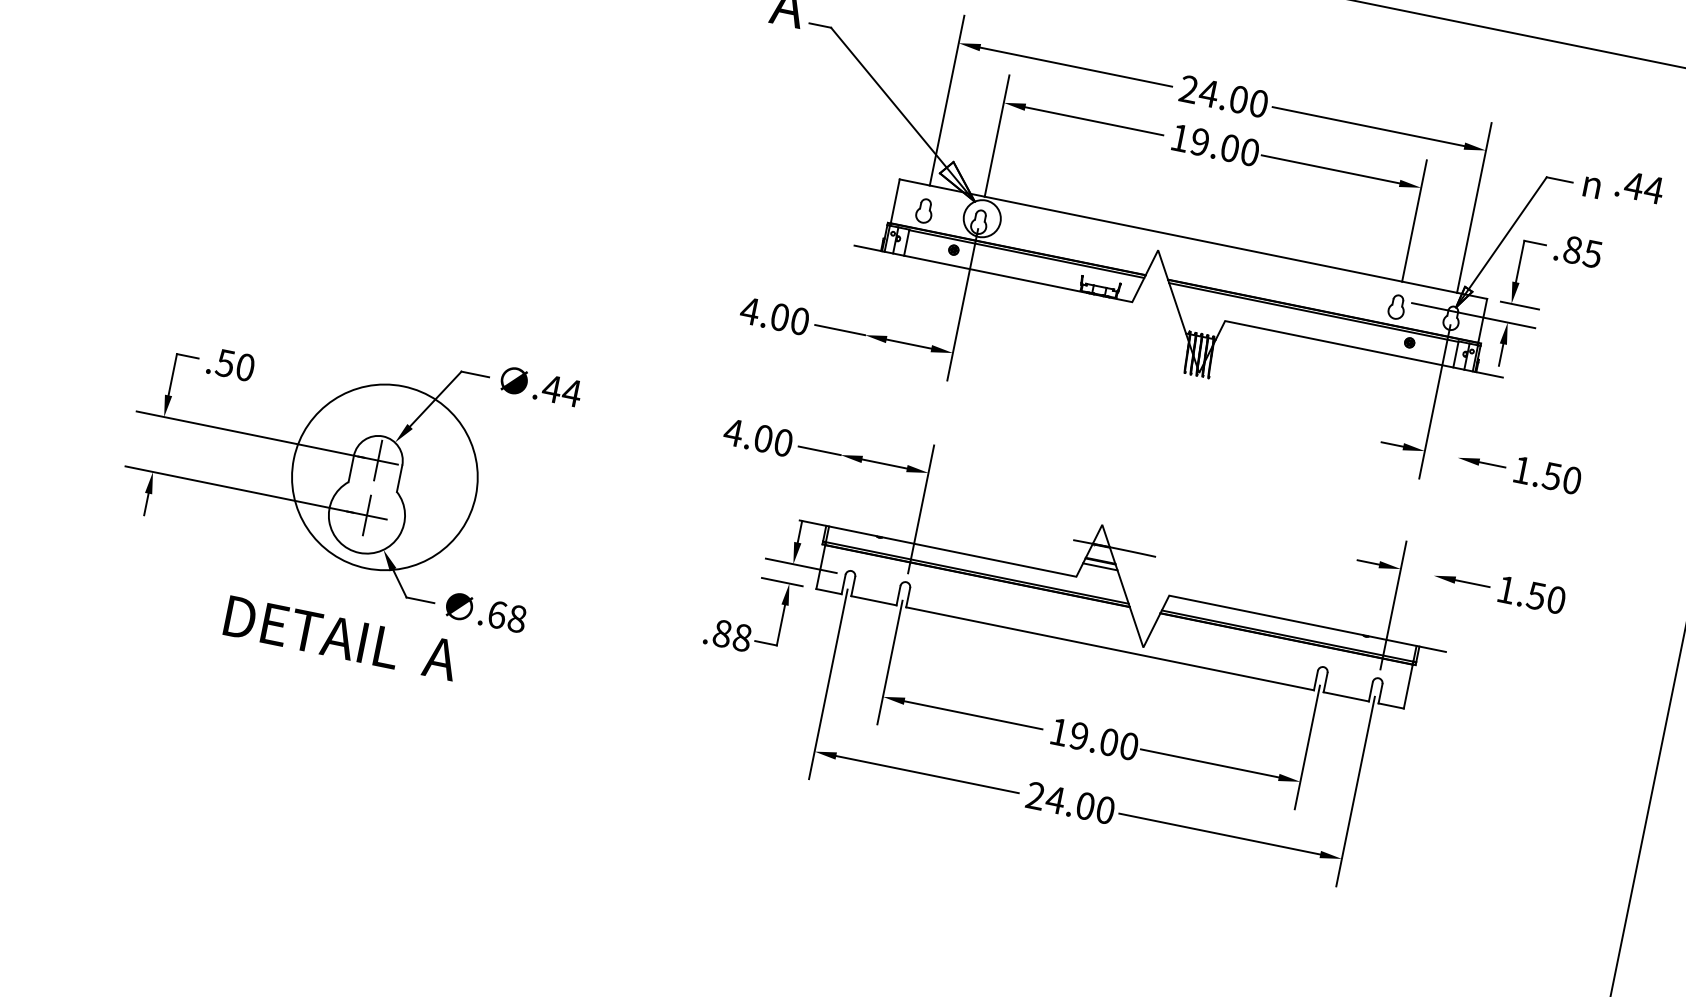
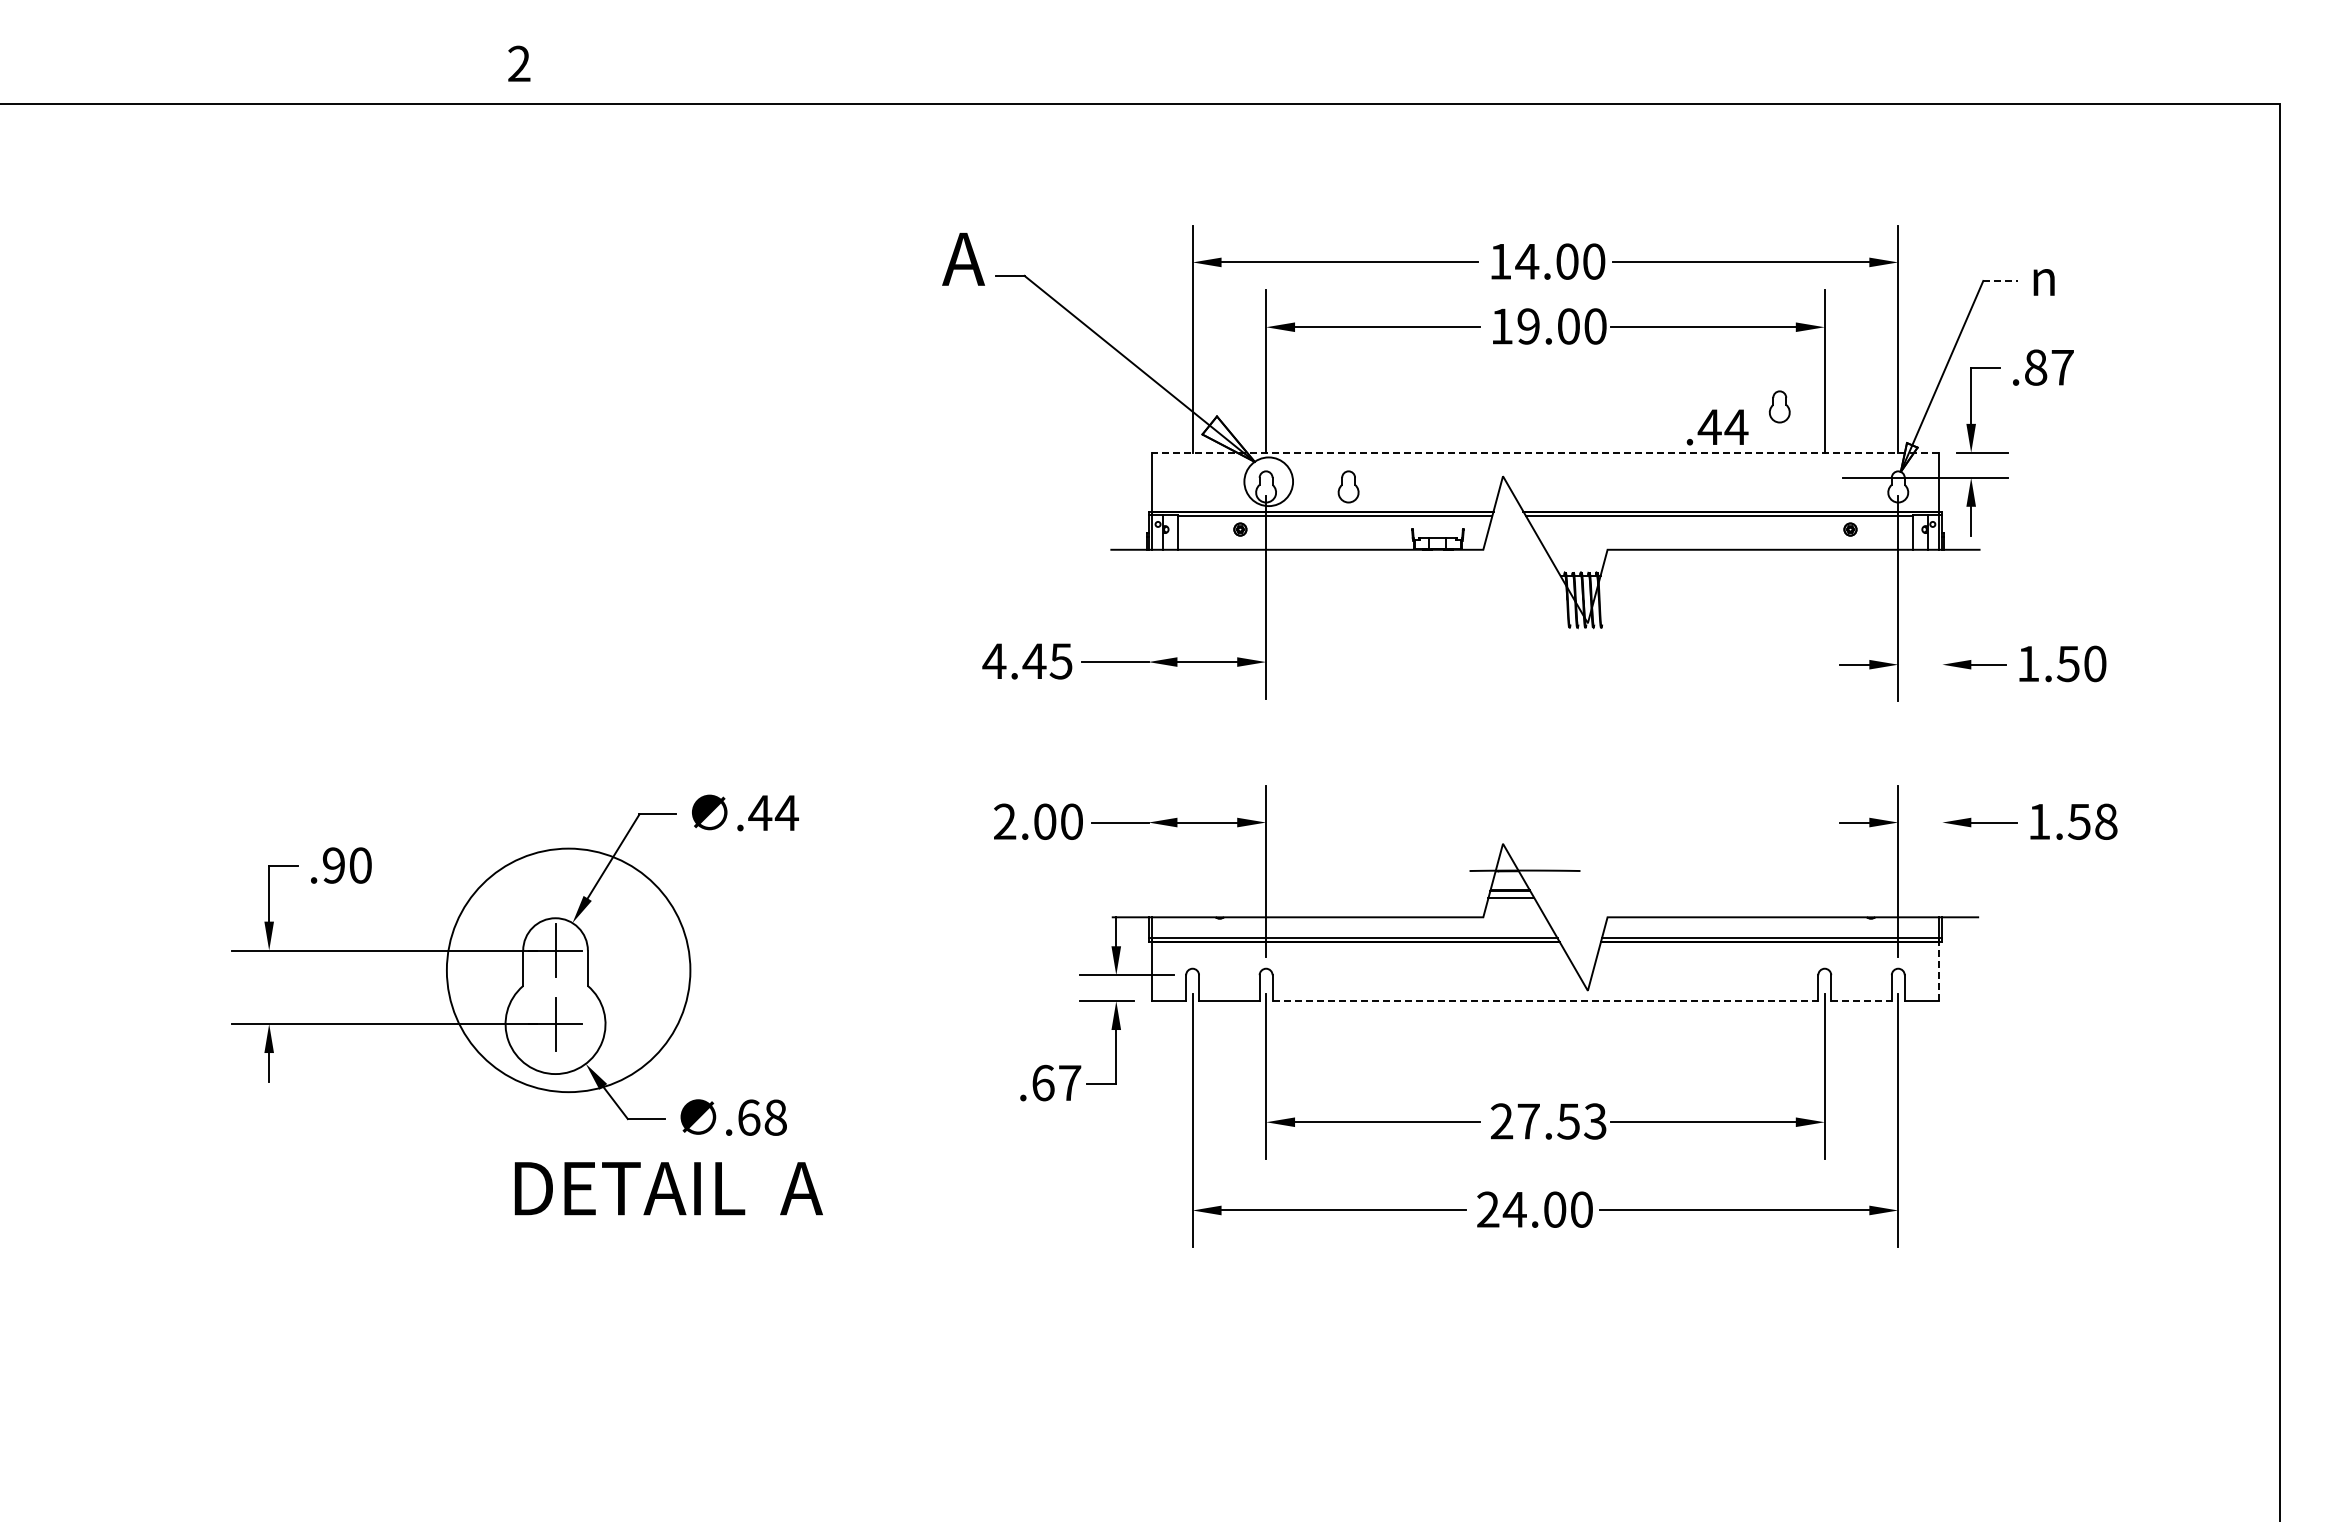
text: (1188, 89) -> (1500, 261), 24.00 -> 14.00
line: (1560, 179) -> (2001, 280), solid -> dashed
text: (1639, 187) -> (1717, 427), moved
part: (924, 210) -> (1348, 486), moved
line: (1192, 238) -> (1544, 452), solid -> dashed
text: (1592, 254) -> (2062, 367), .85 -> .87
part: (1396, 306) -> (1779, 406), moved
text: (789, 319) -> (1047, 661), 4.00 -> 4.45
text: (225, 363) -> (333, 865), .50 -> .90
text: (733, 432) -> (1004, 821), 4.00 -> 2.00
text: (1556, 599) -> (2106, 821), 1.50 -> 1.58
text: (732, 635) -> (1056, 1082), .88 -> .67
text: (341, 638) -> (668, 1188), moved
line: (1110, 649) -> (1545, 1001), solid -> dashed
line: (1408, 686) -> (1938, 971), solid -> dashed
line: (1346, 697) -> (1862, 1001), solid -> dashed
text: (1094, 739) -> (1548, 1121), 19.00 -> 27.53

